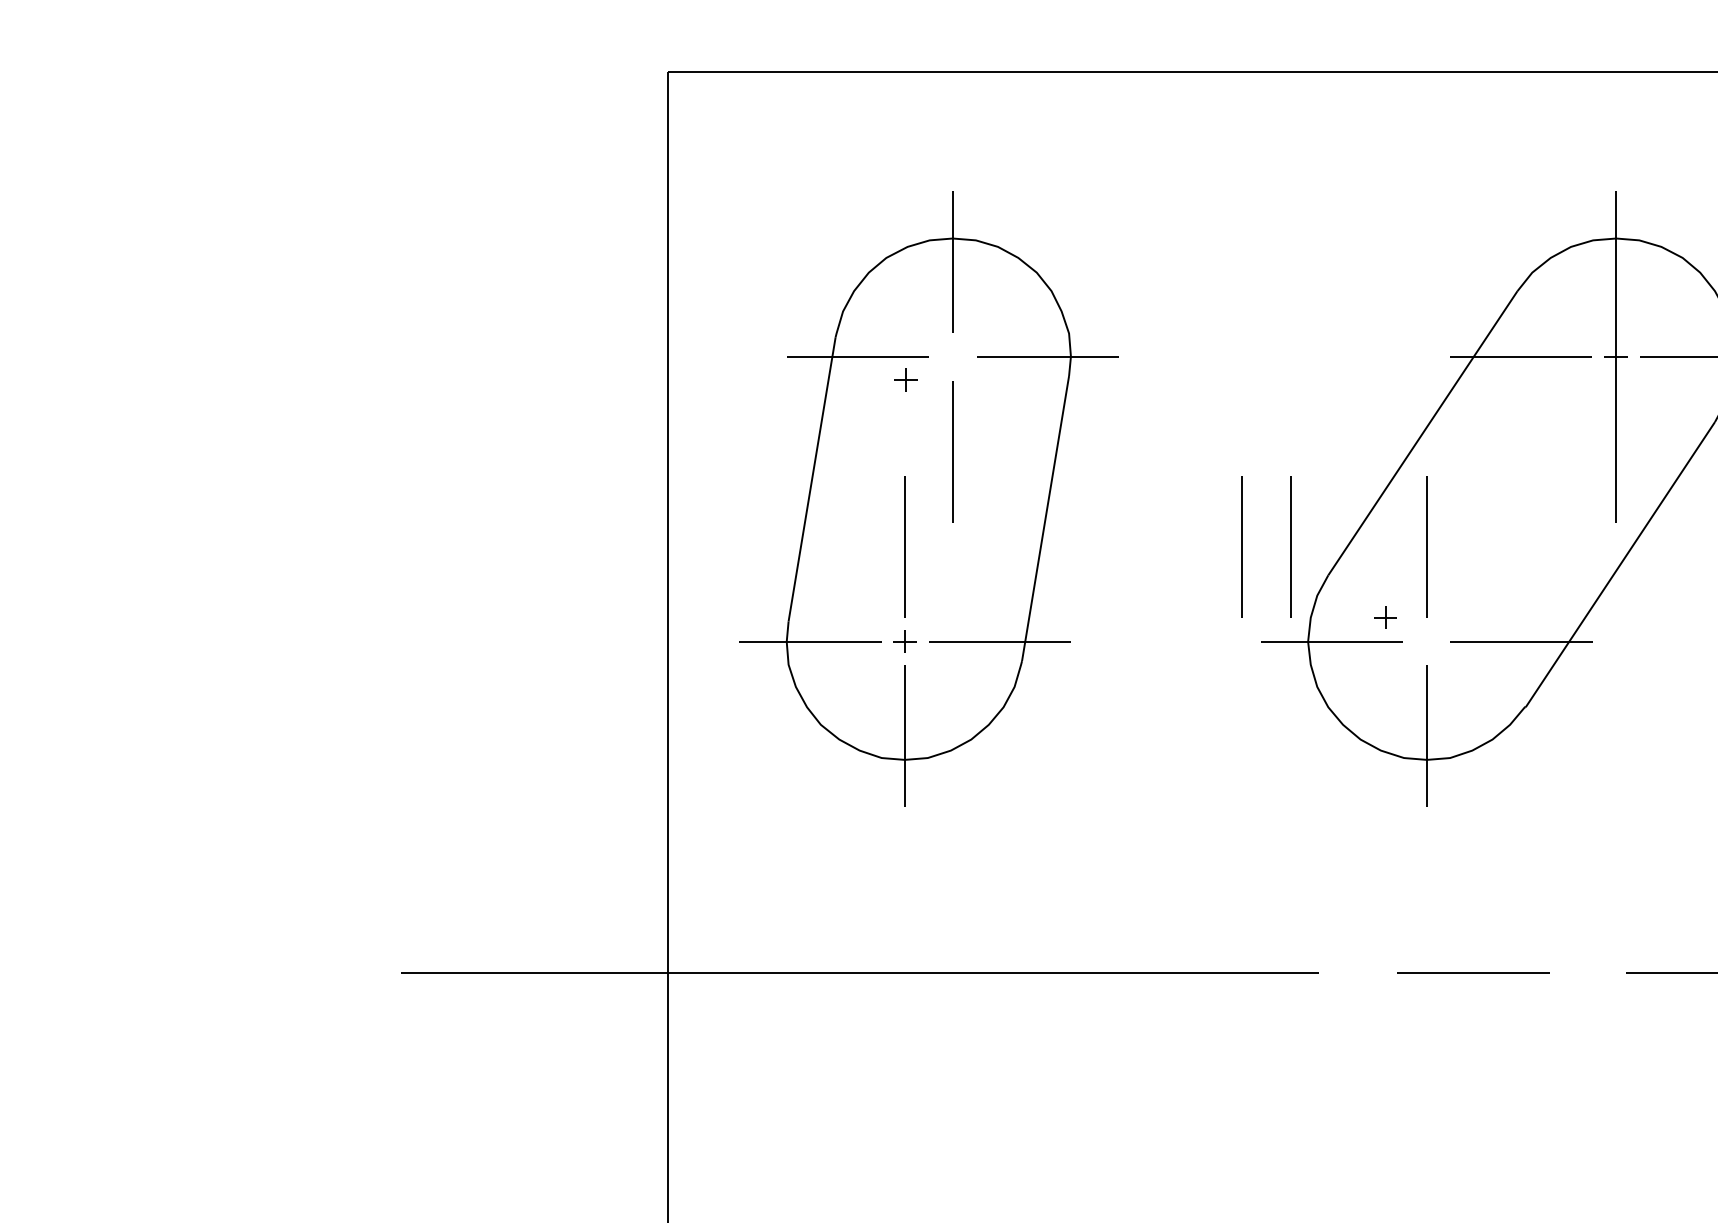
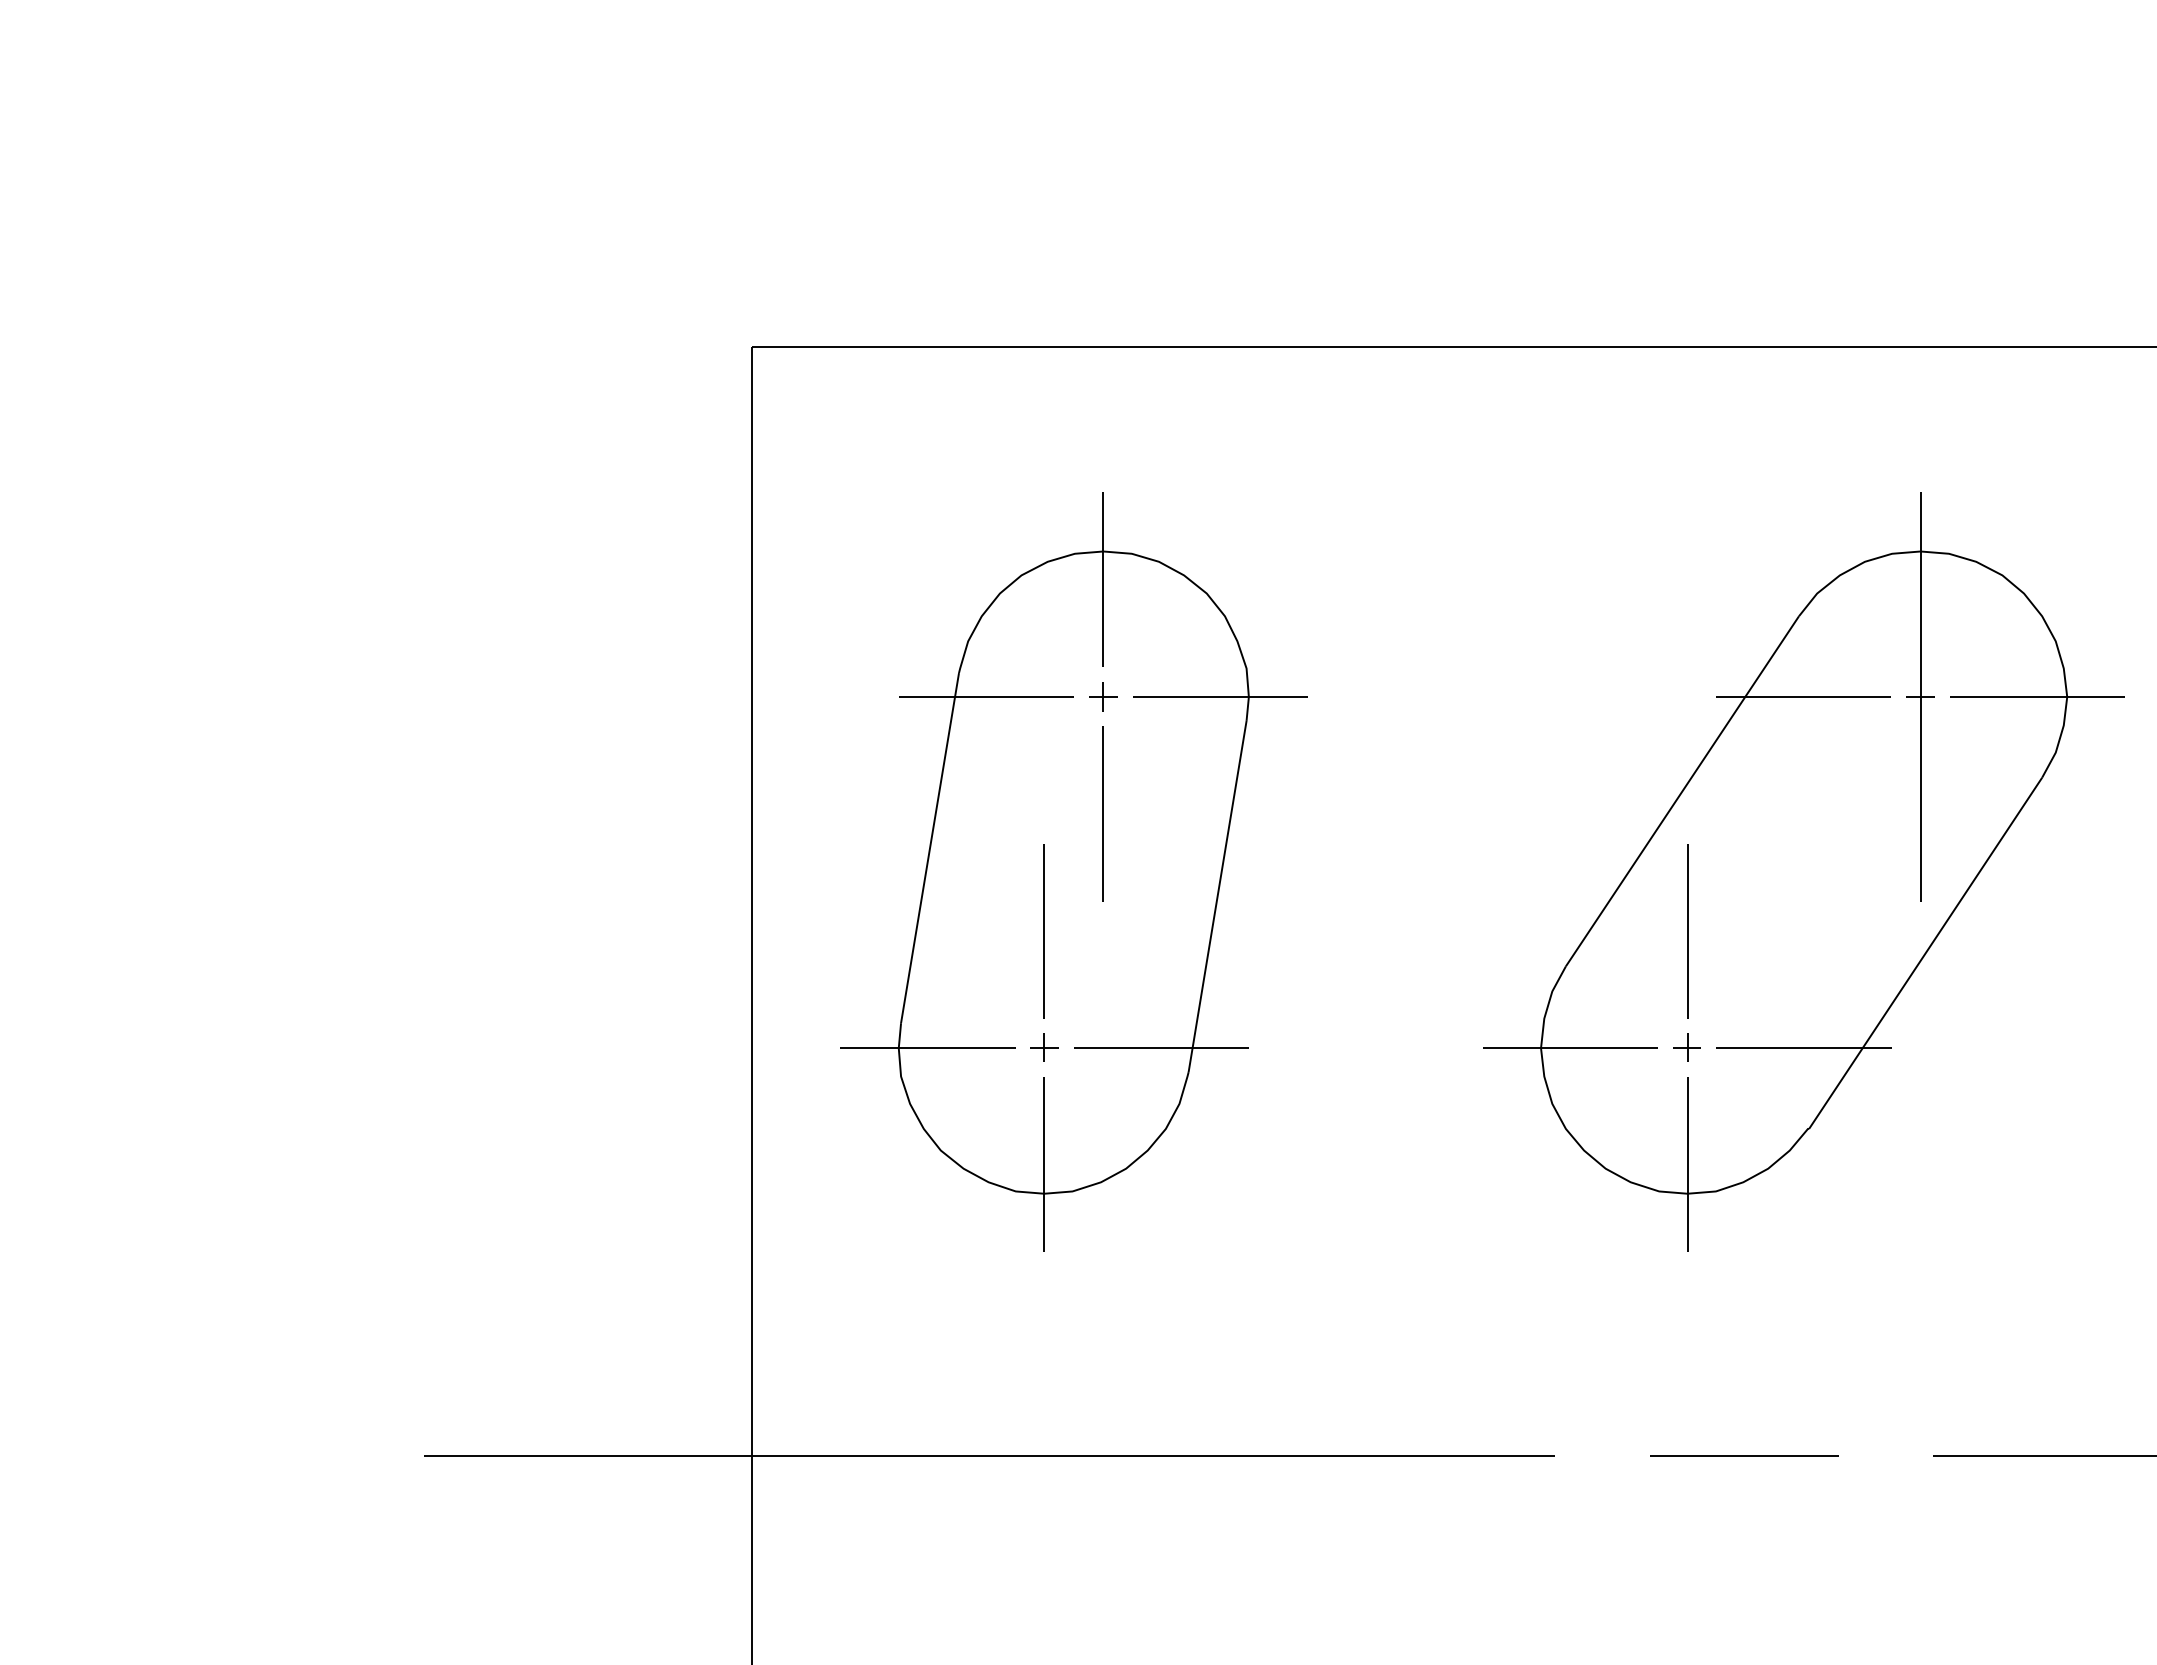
part: (905, 379) -> (1103, 696), moved
line: (1241, 547) -> (1459, 931), removed
line: (1290, 547) -> (1519, 931), removed
part: (1384, 617) -> (1686, 1047), moved

